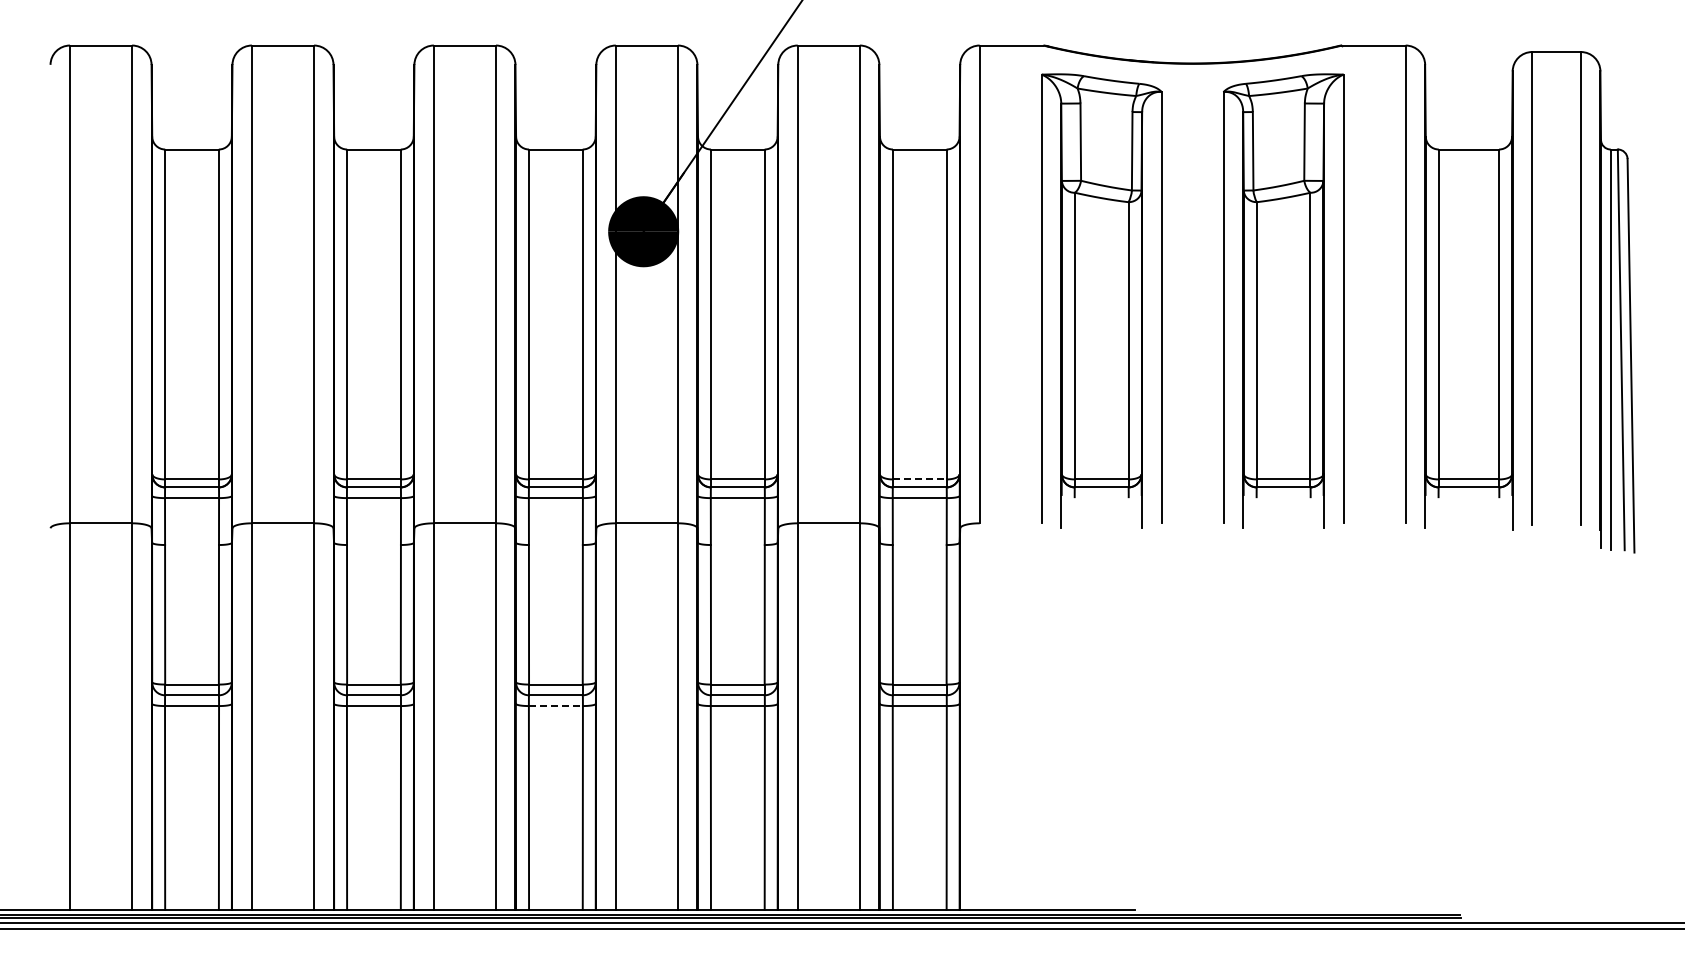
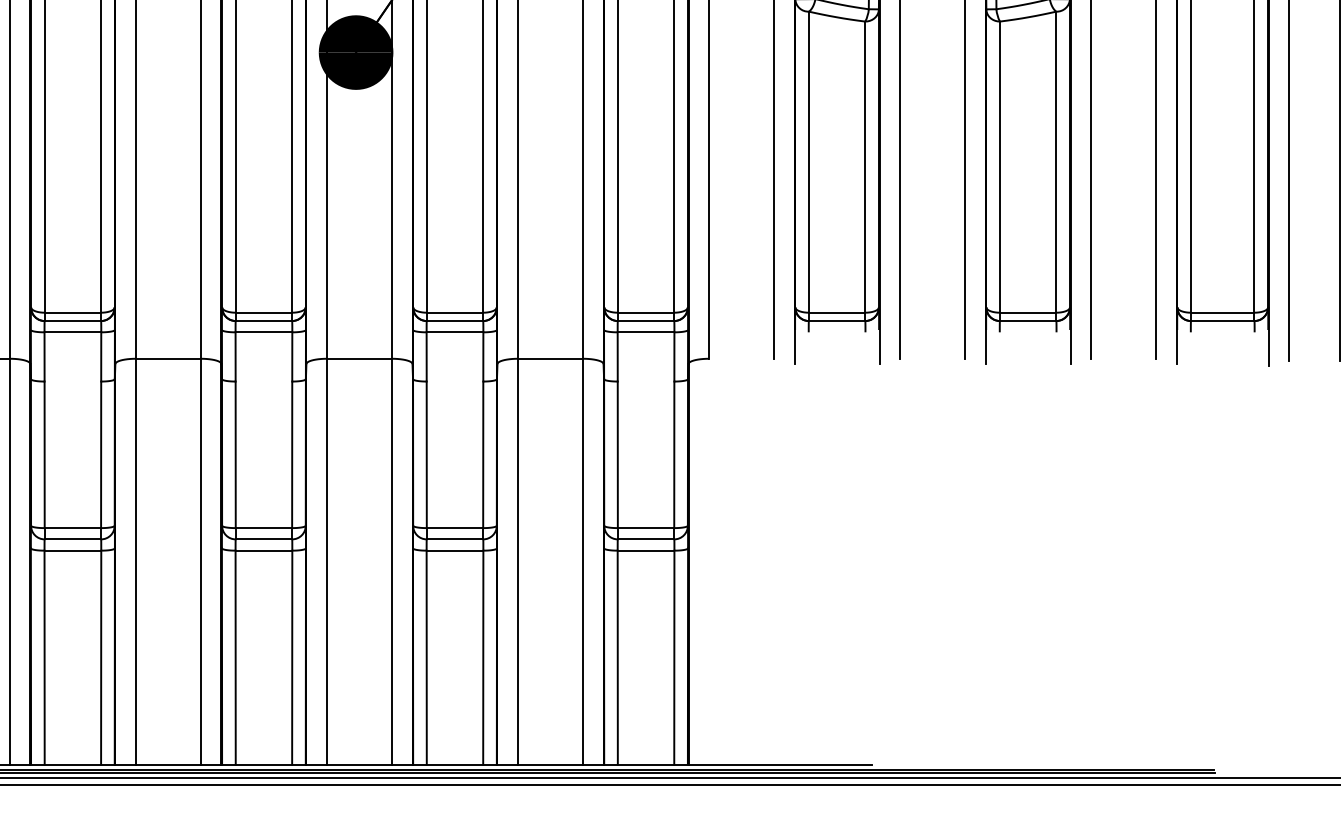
line: (919, 479) -> (645, 312), dashed -> solid
line: (556, 706) -> (264, 551), dashed -> solid

